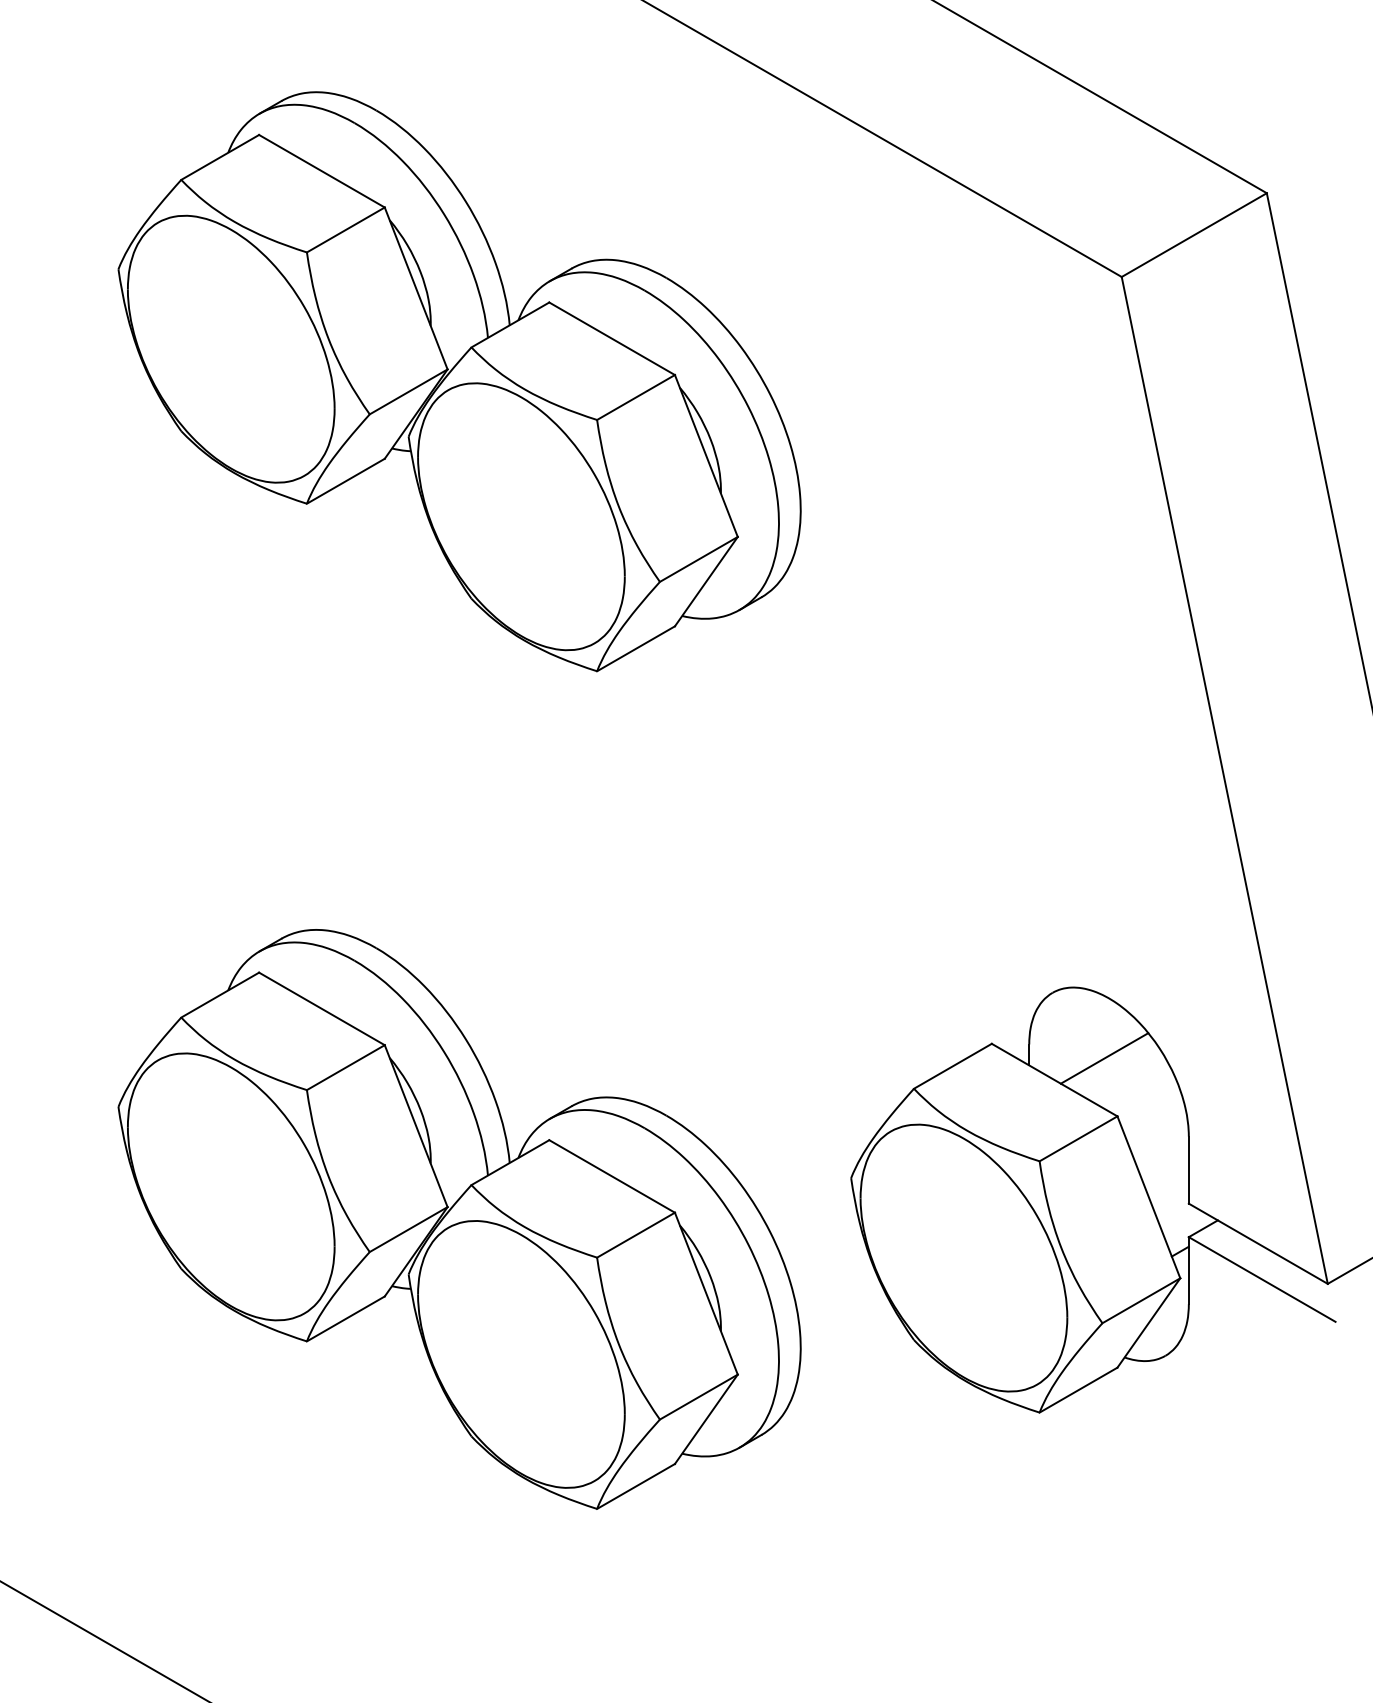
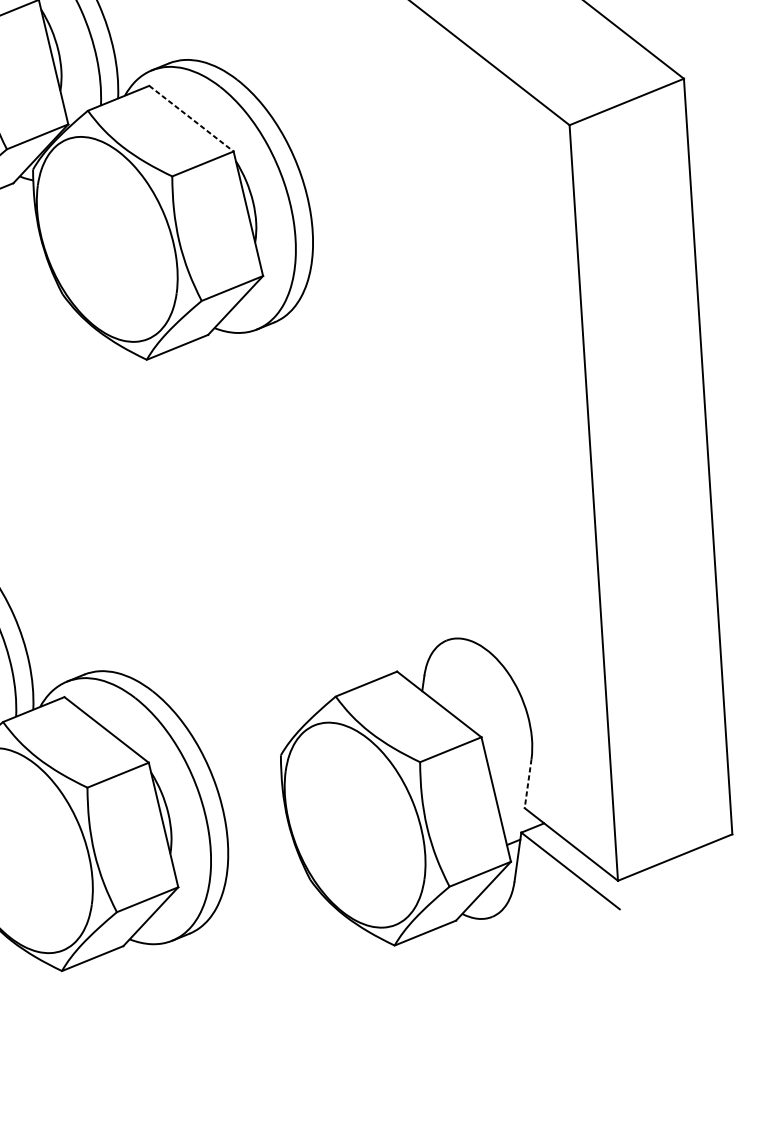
line: (612, 338) -> (191, 118), solid -> dashed
line: (1104, 1058) -> (477, 693), removed
line: (1188, 1170) -> (527, 783), solid -> dashed

